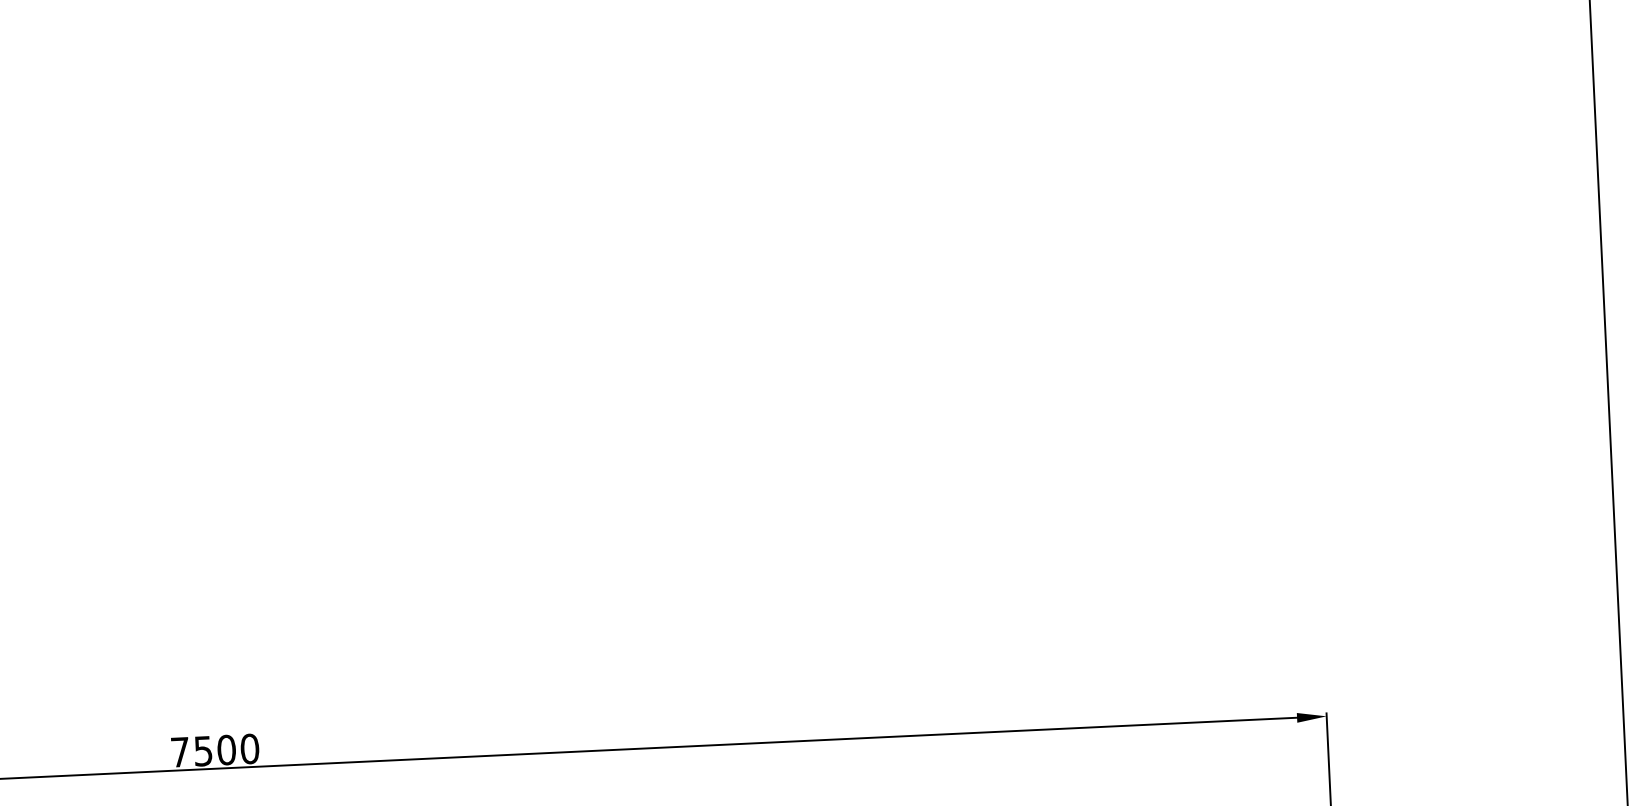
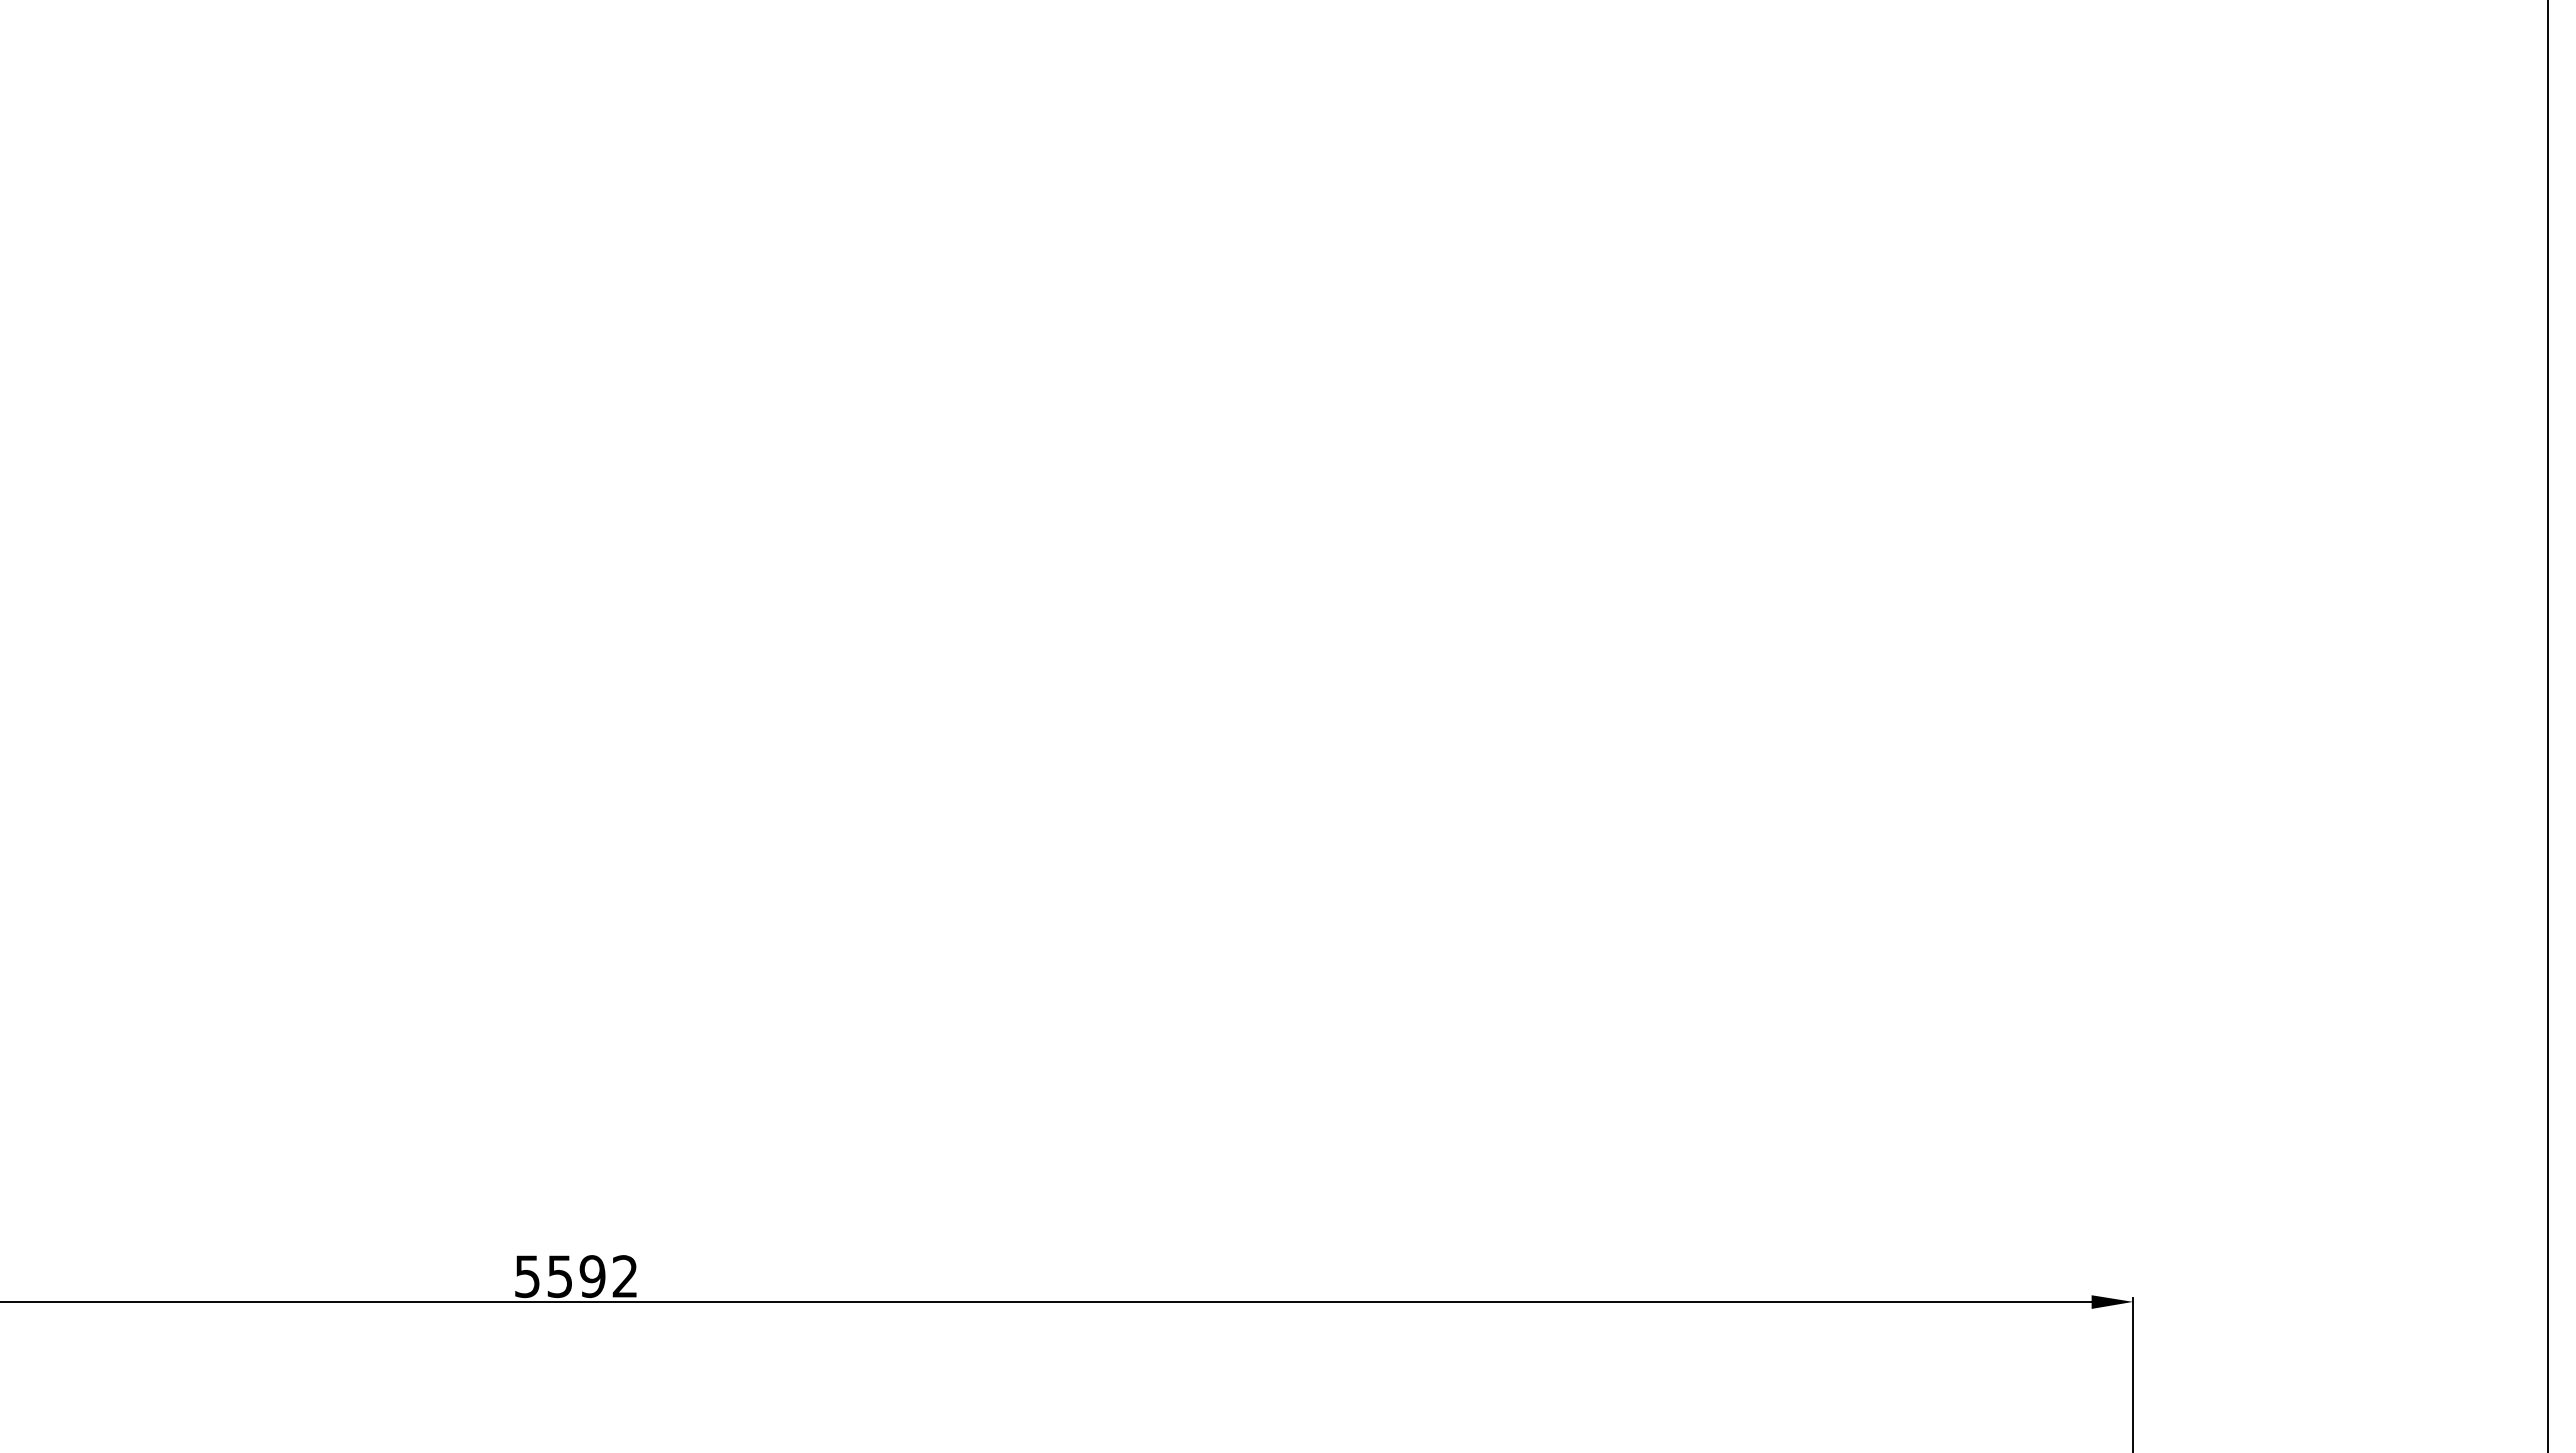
text: (215, 750) -> (576, 1276), 7500 -> 5592

